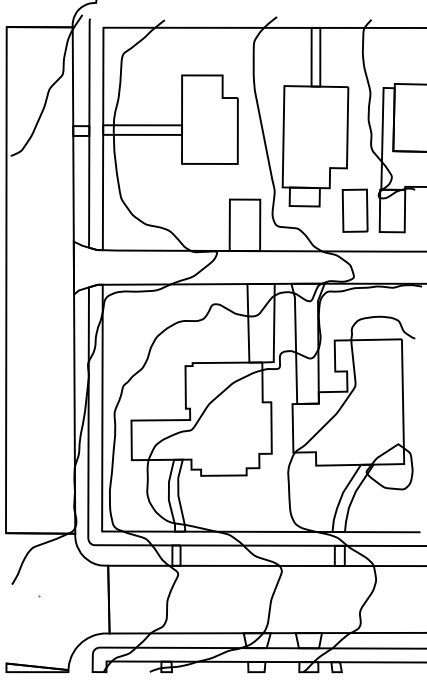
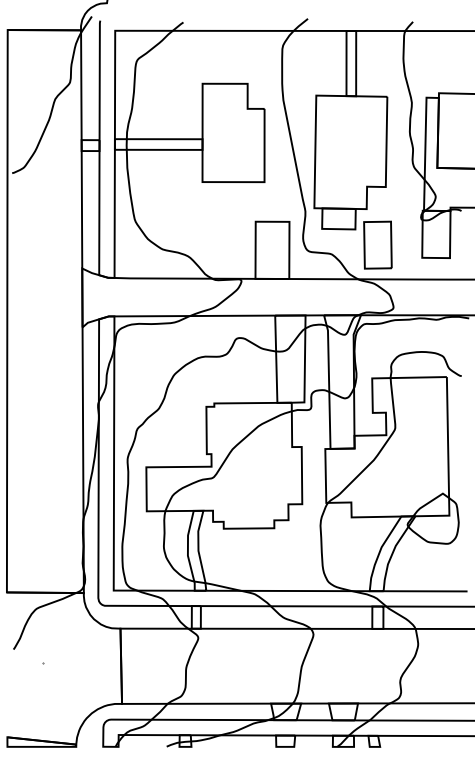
part: (354, 210) -> (377, 244), moved

